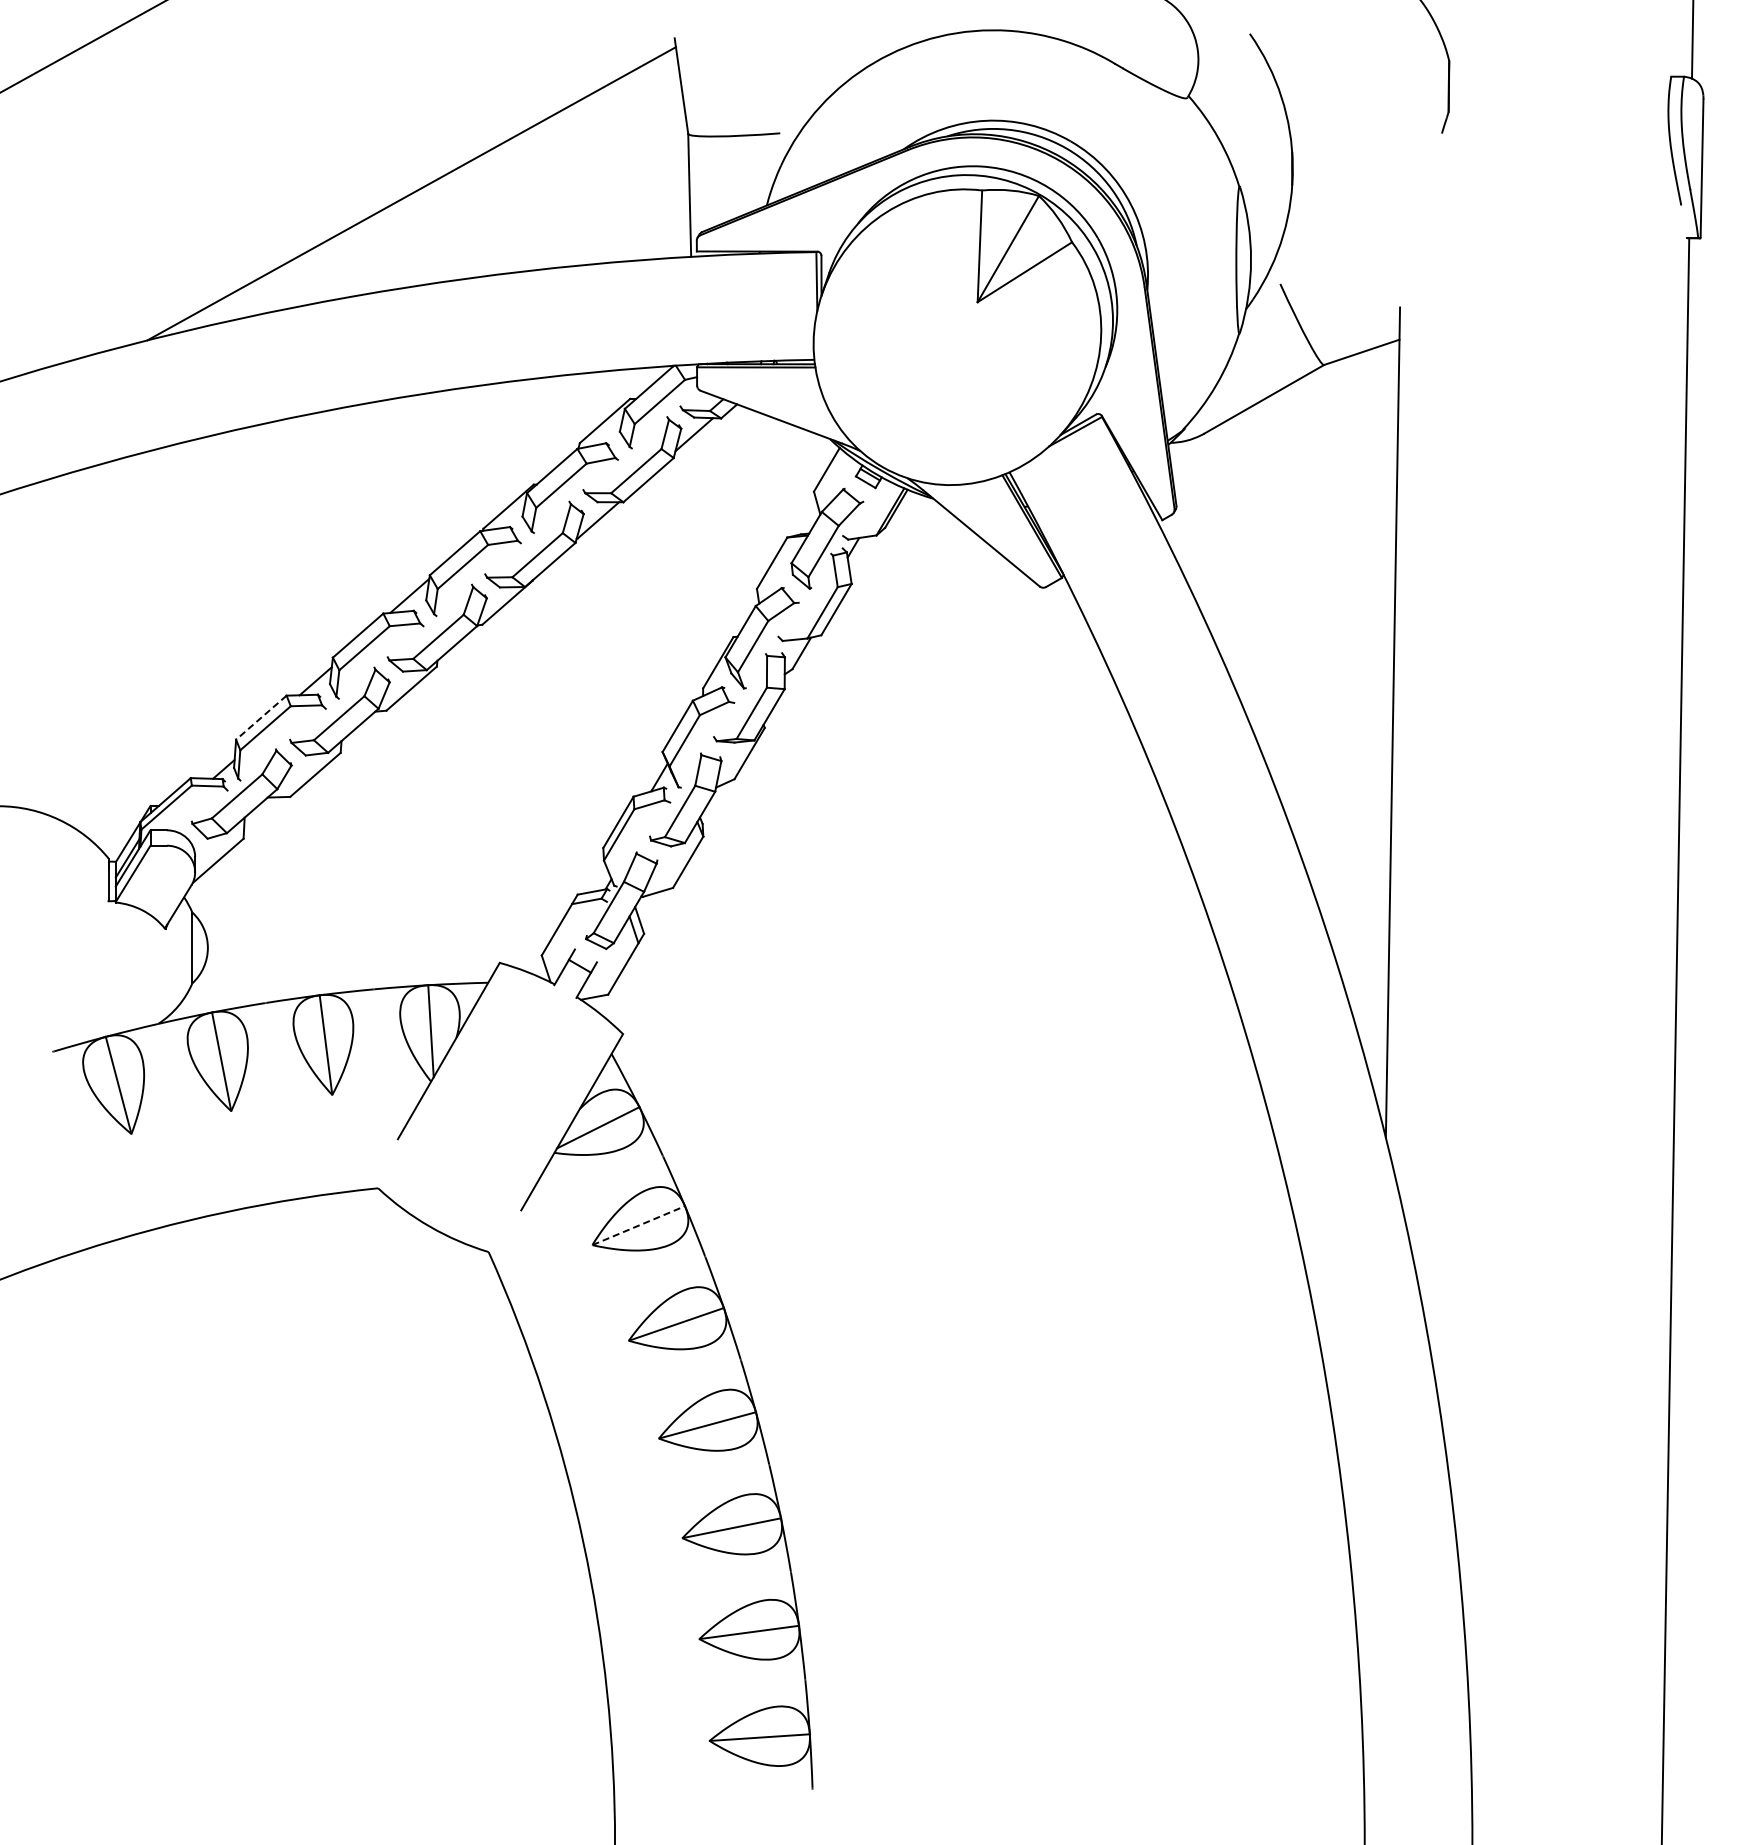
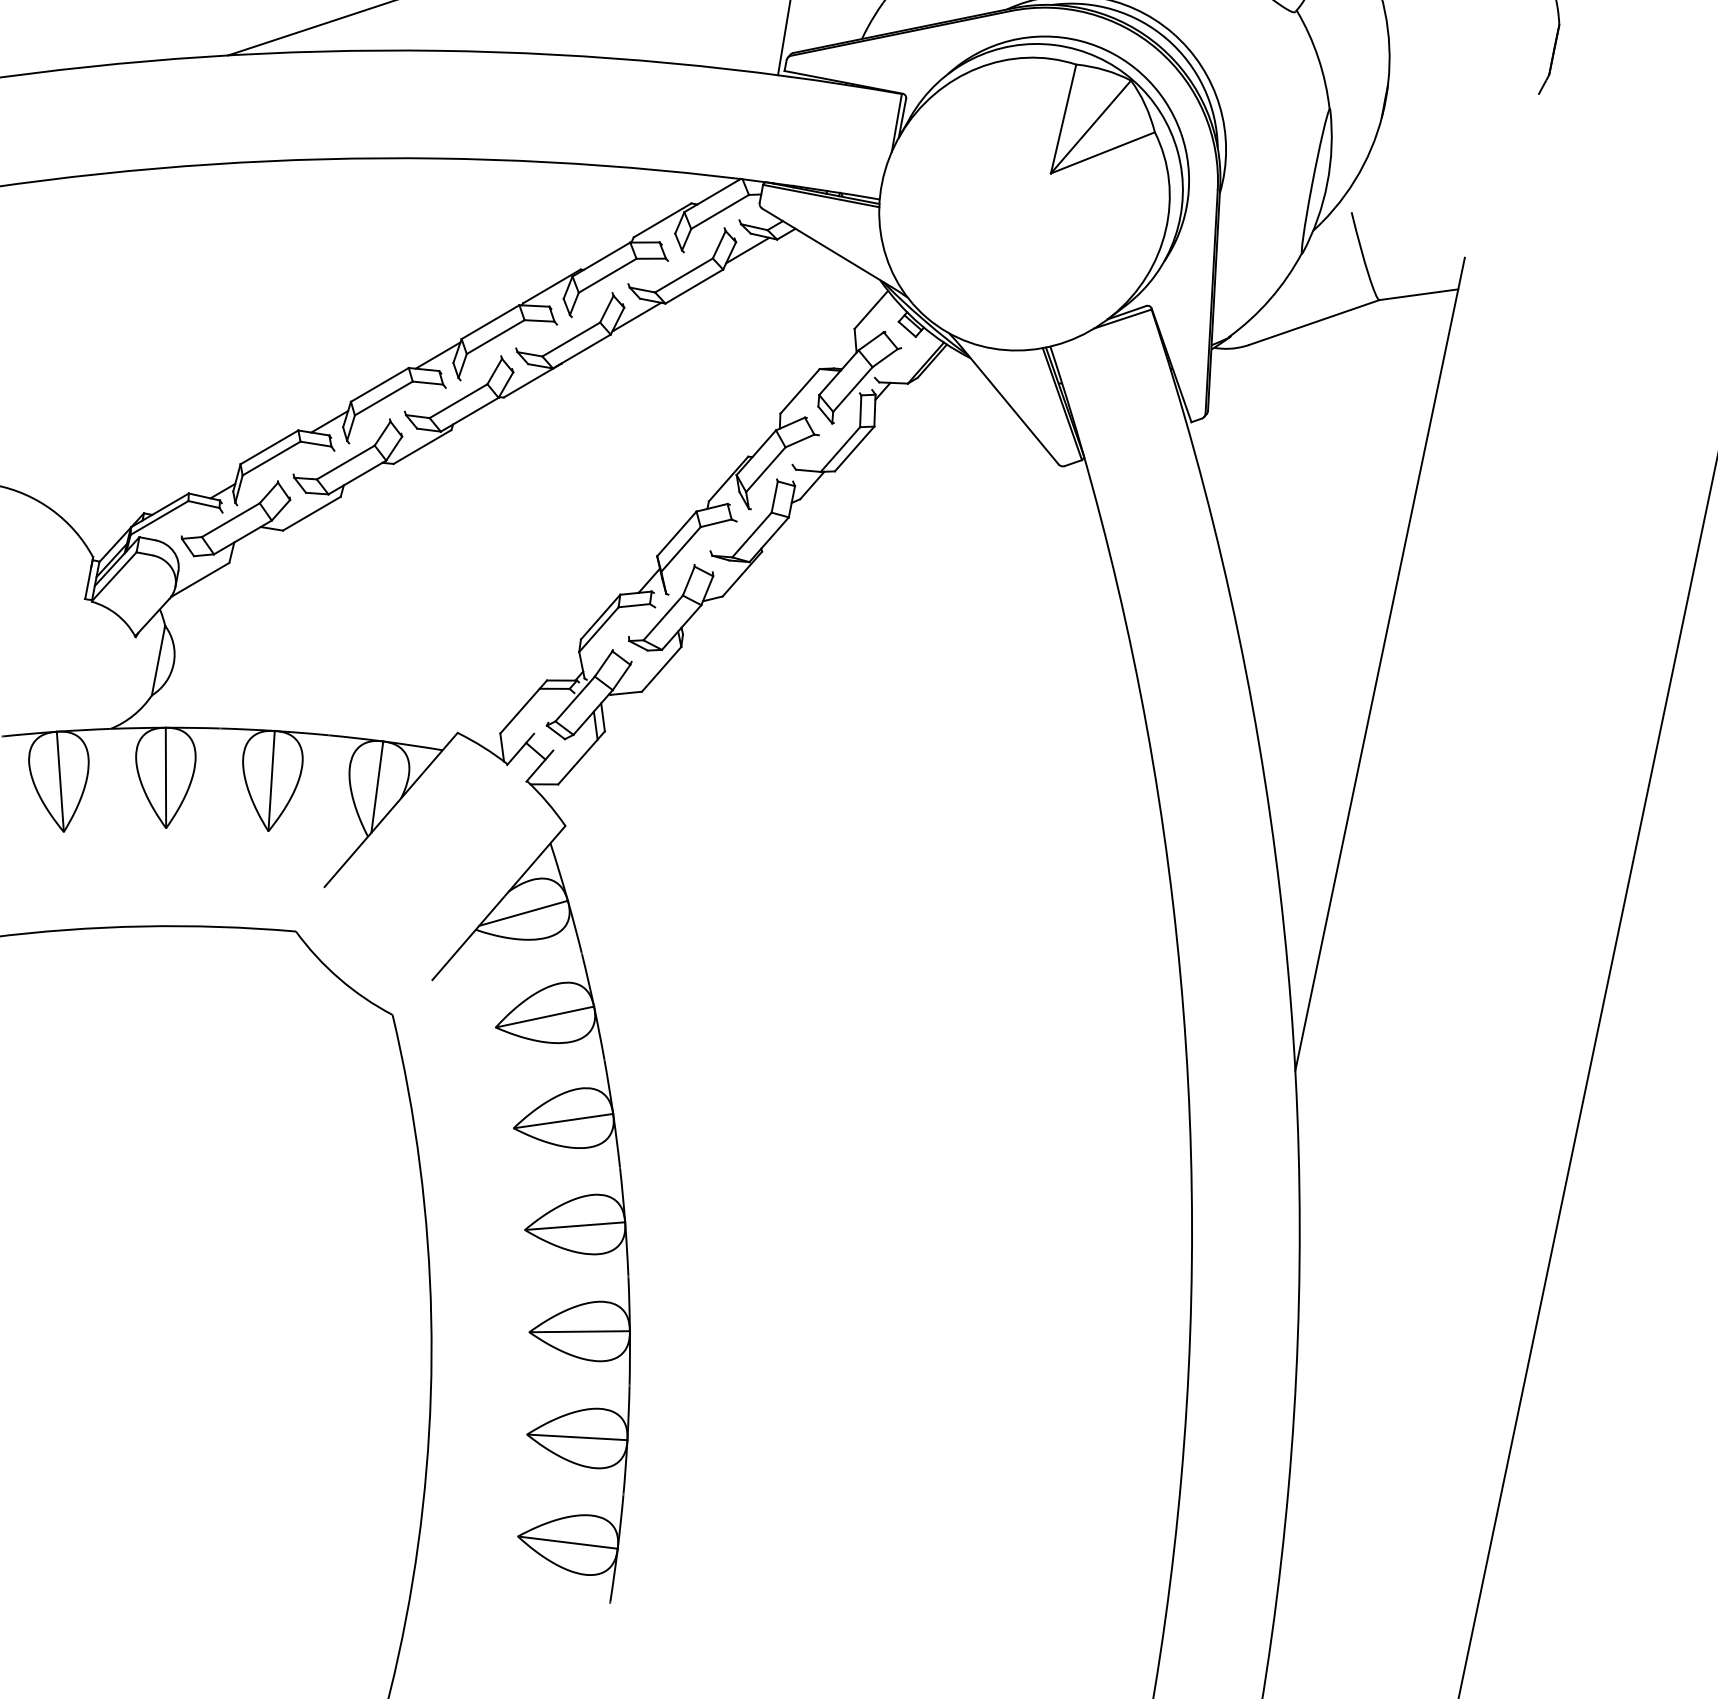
line: (261, 718) -> (269, 448), dashed -> solid
line: (639, 1225) -> (545, 1017), dashed -> solid

